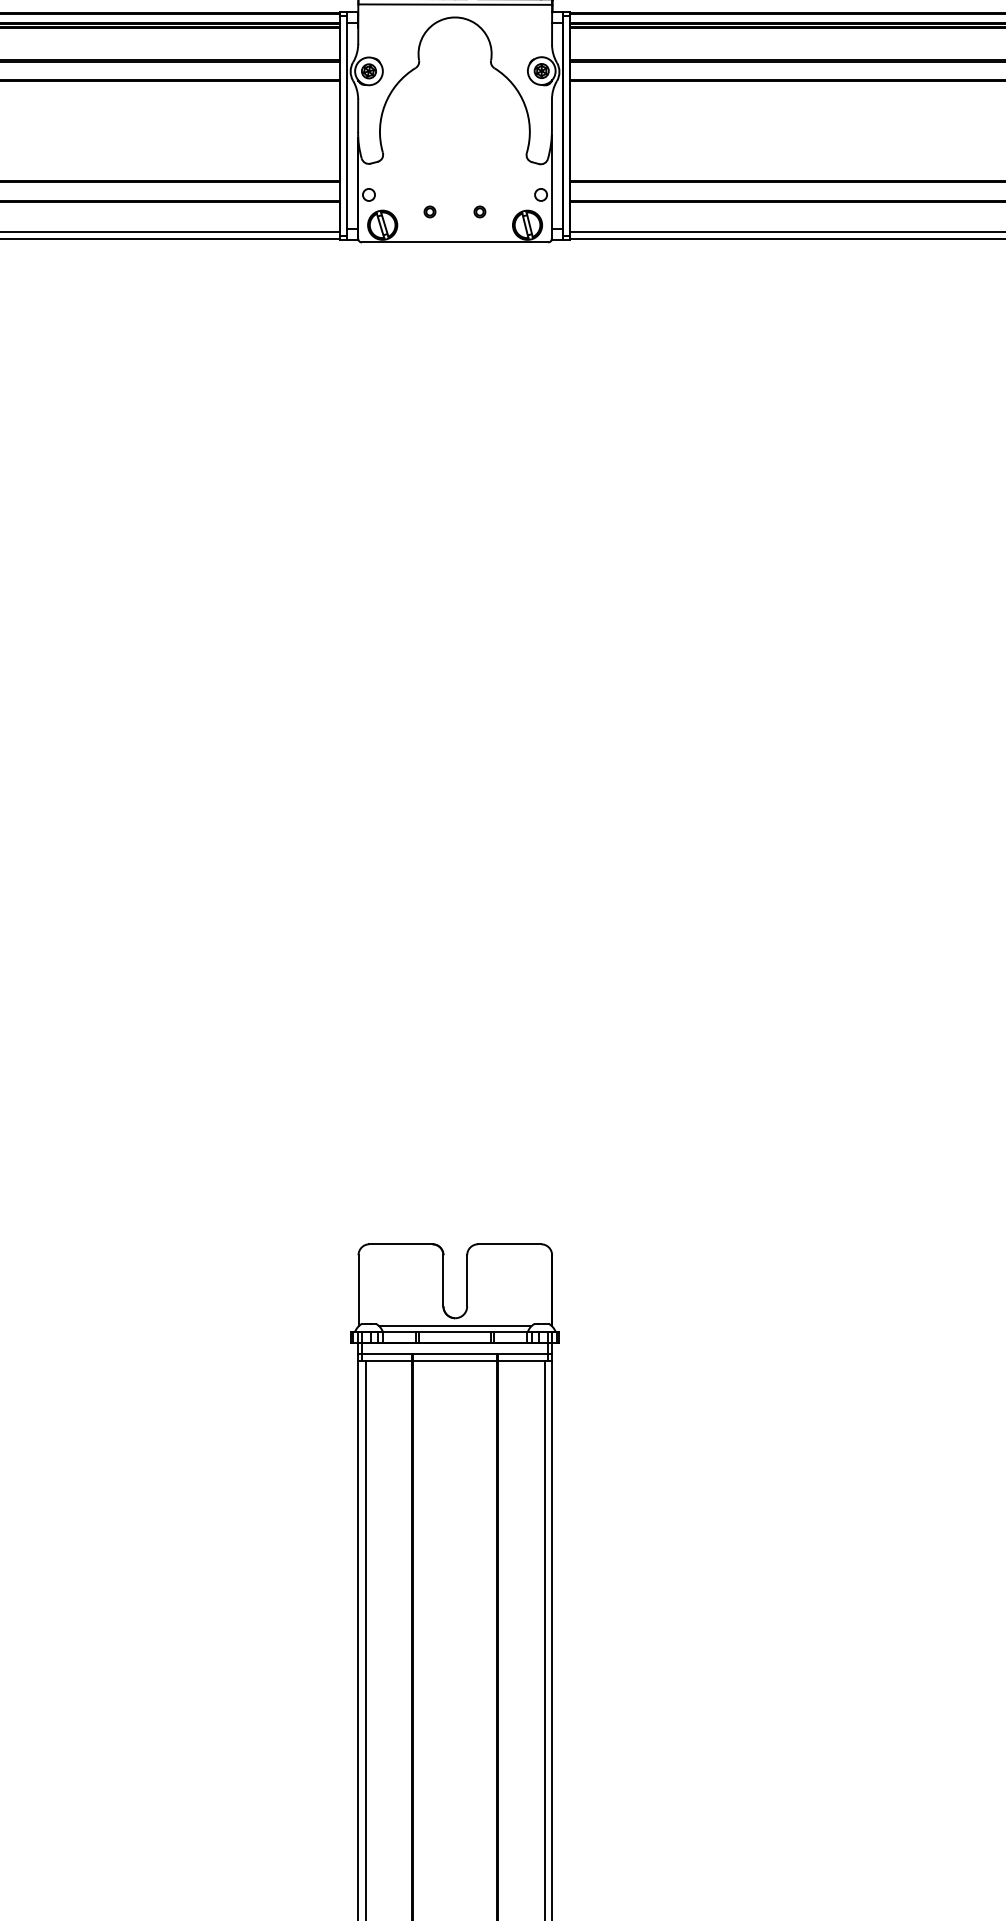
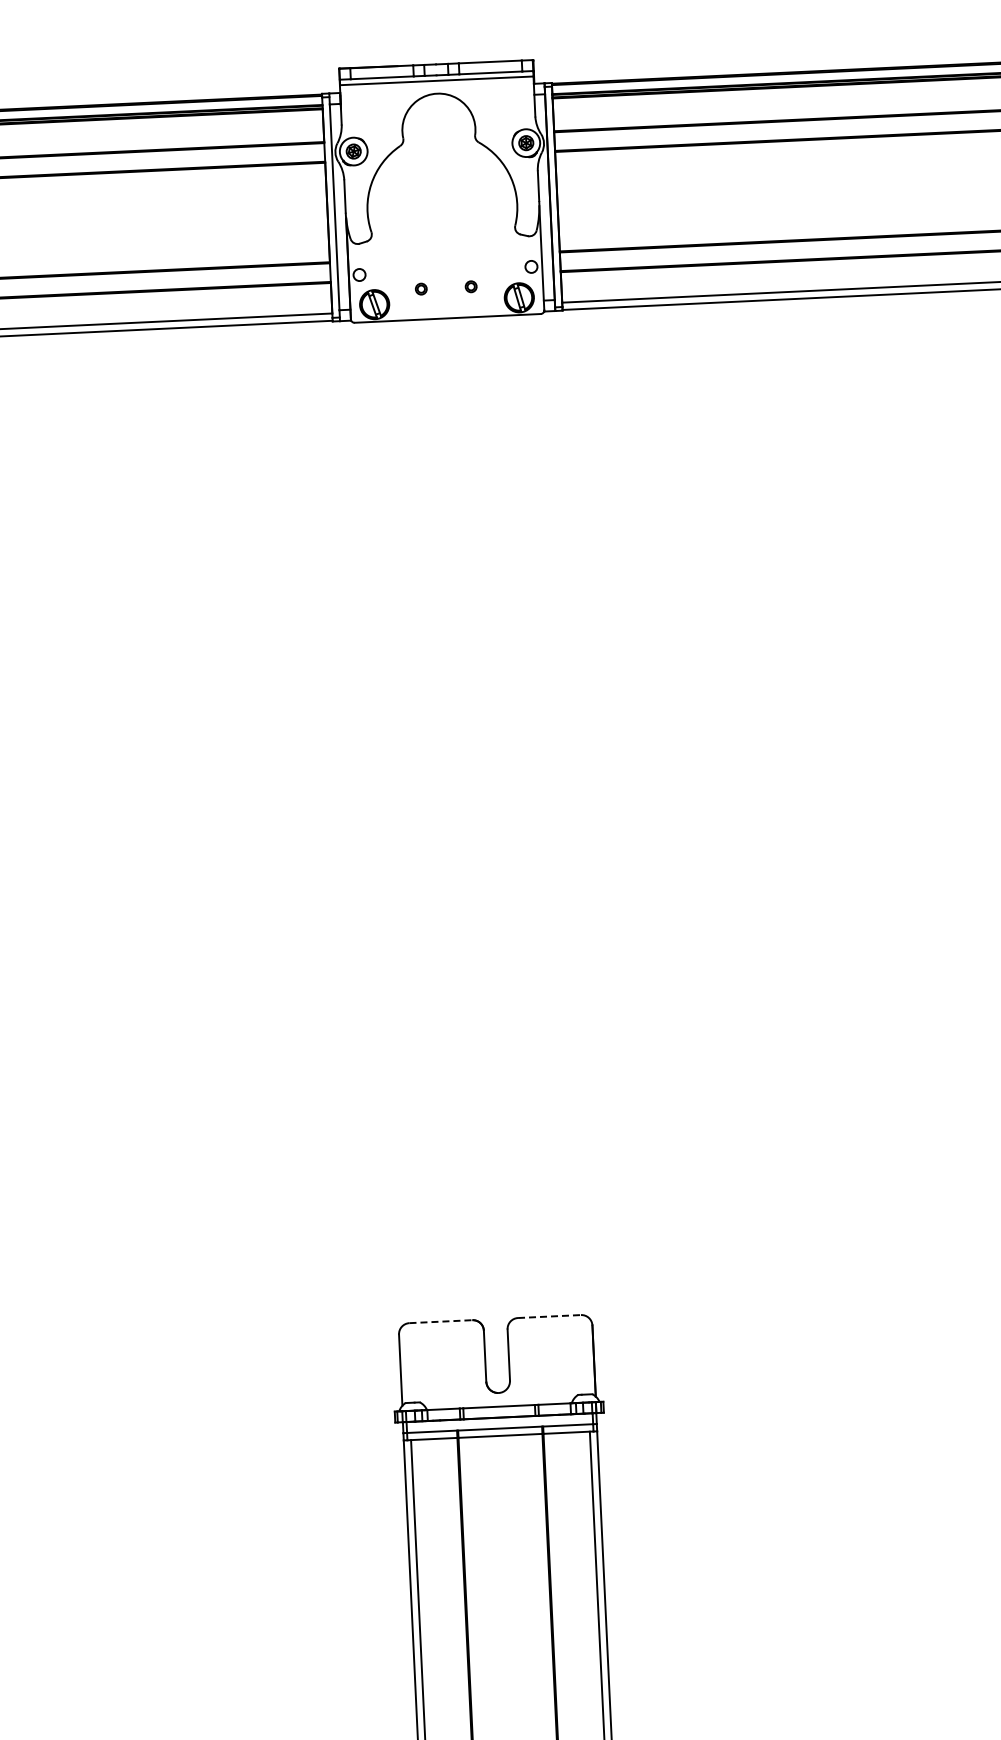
line: (400, 1244) -> (440, 1321), solid -> dashed
line: (509, 1244) -> (549, 1316), solid -> dashed
line: (455, 1326) -> (499, 1401), removed

